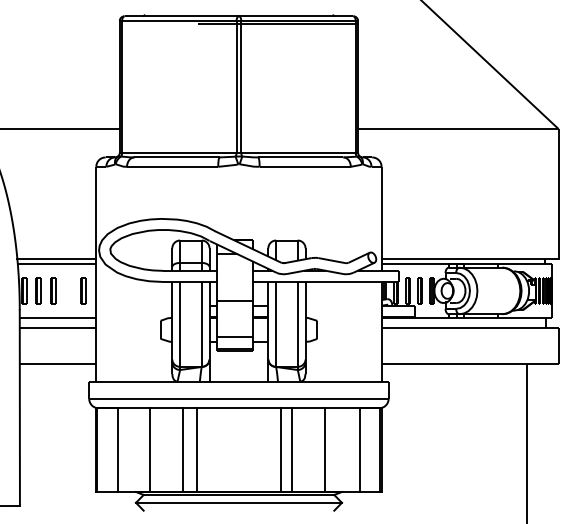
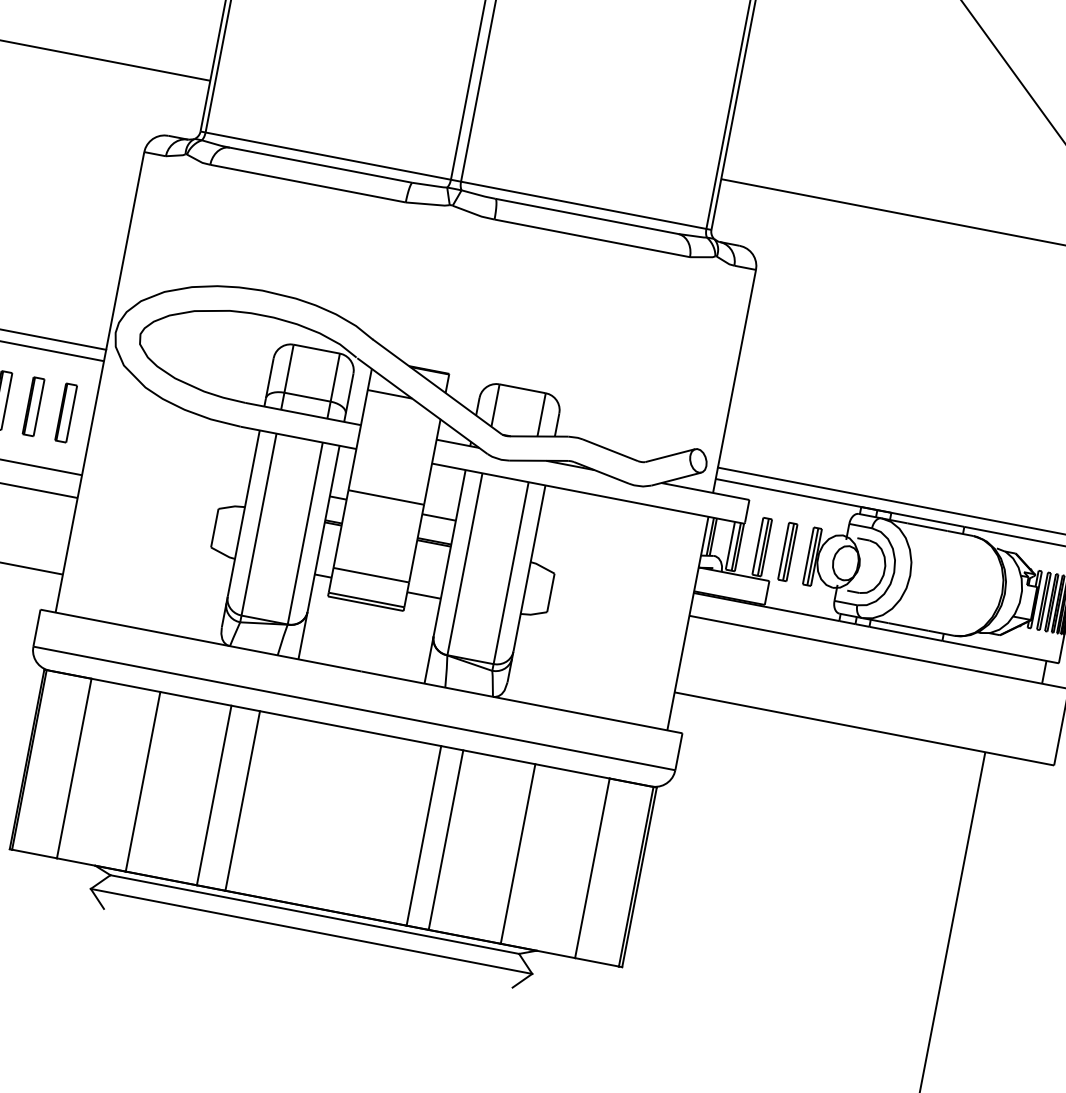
part: (68, 290) -> (33, 405), added

